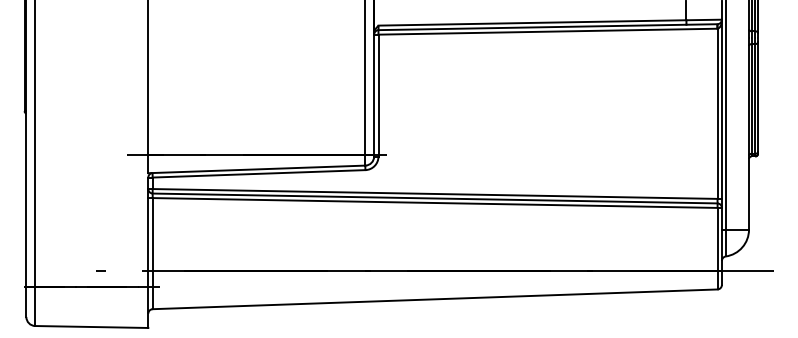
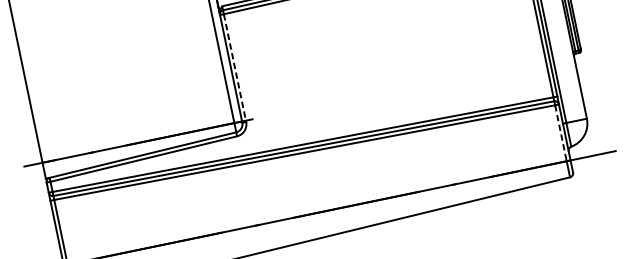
line: (378, 95) -> (235, 68), solid -> dashed
line: (717, 239) -> (560, 133), solid -> dashed

